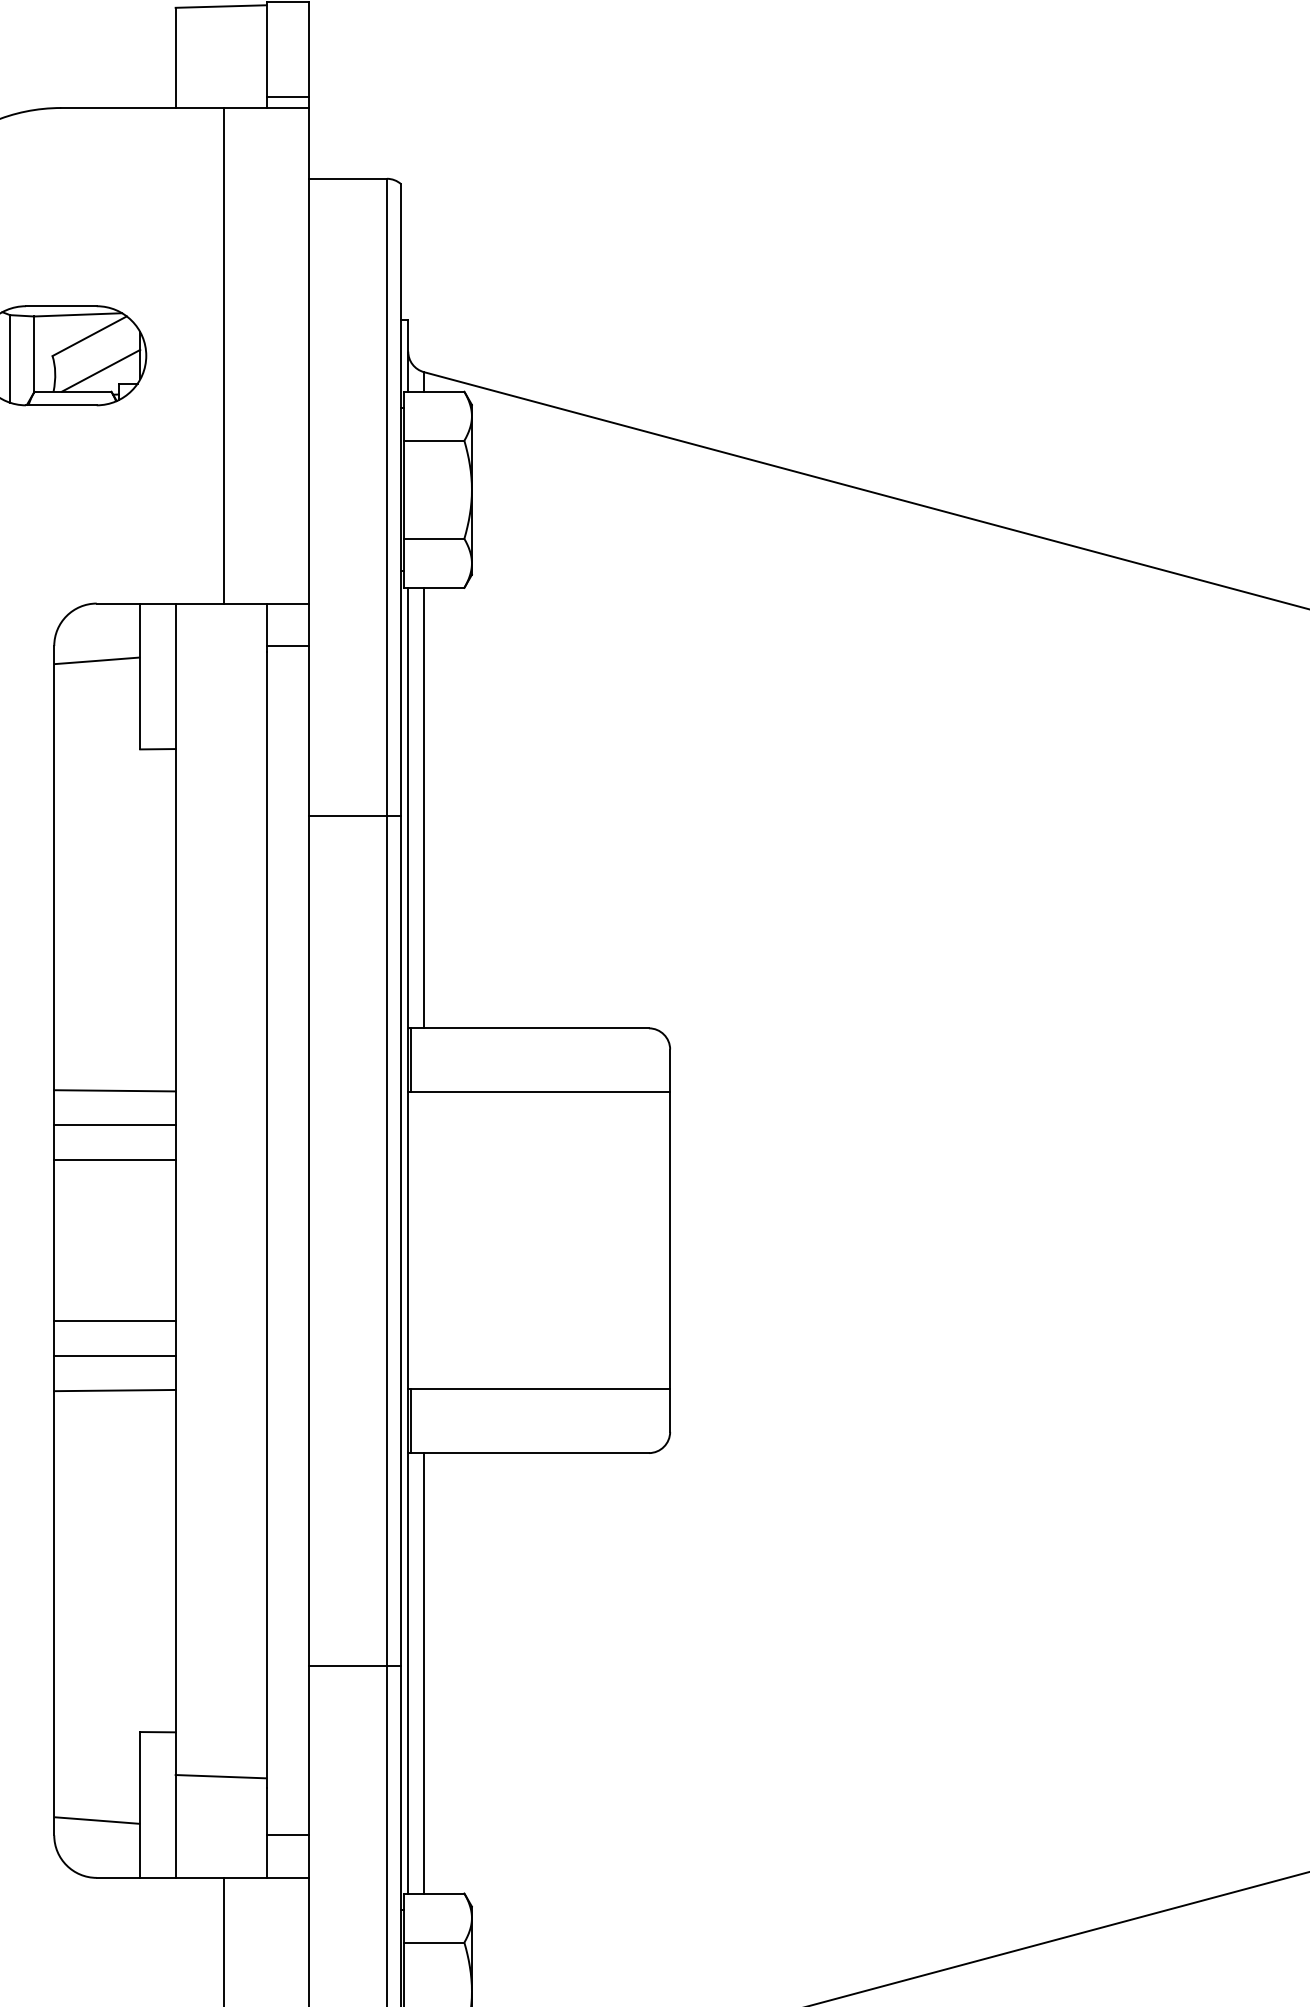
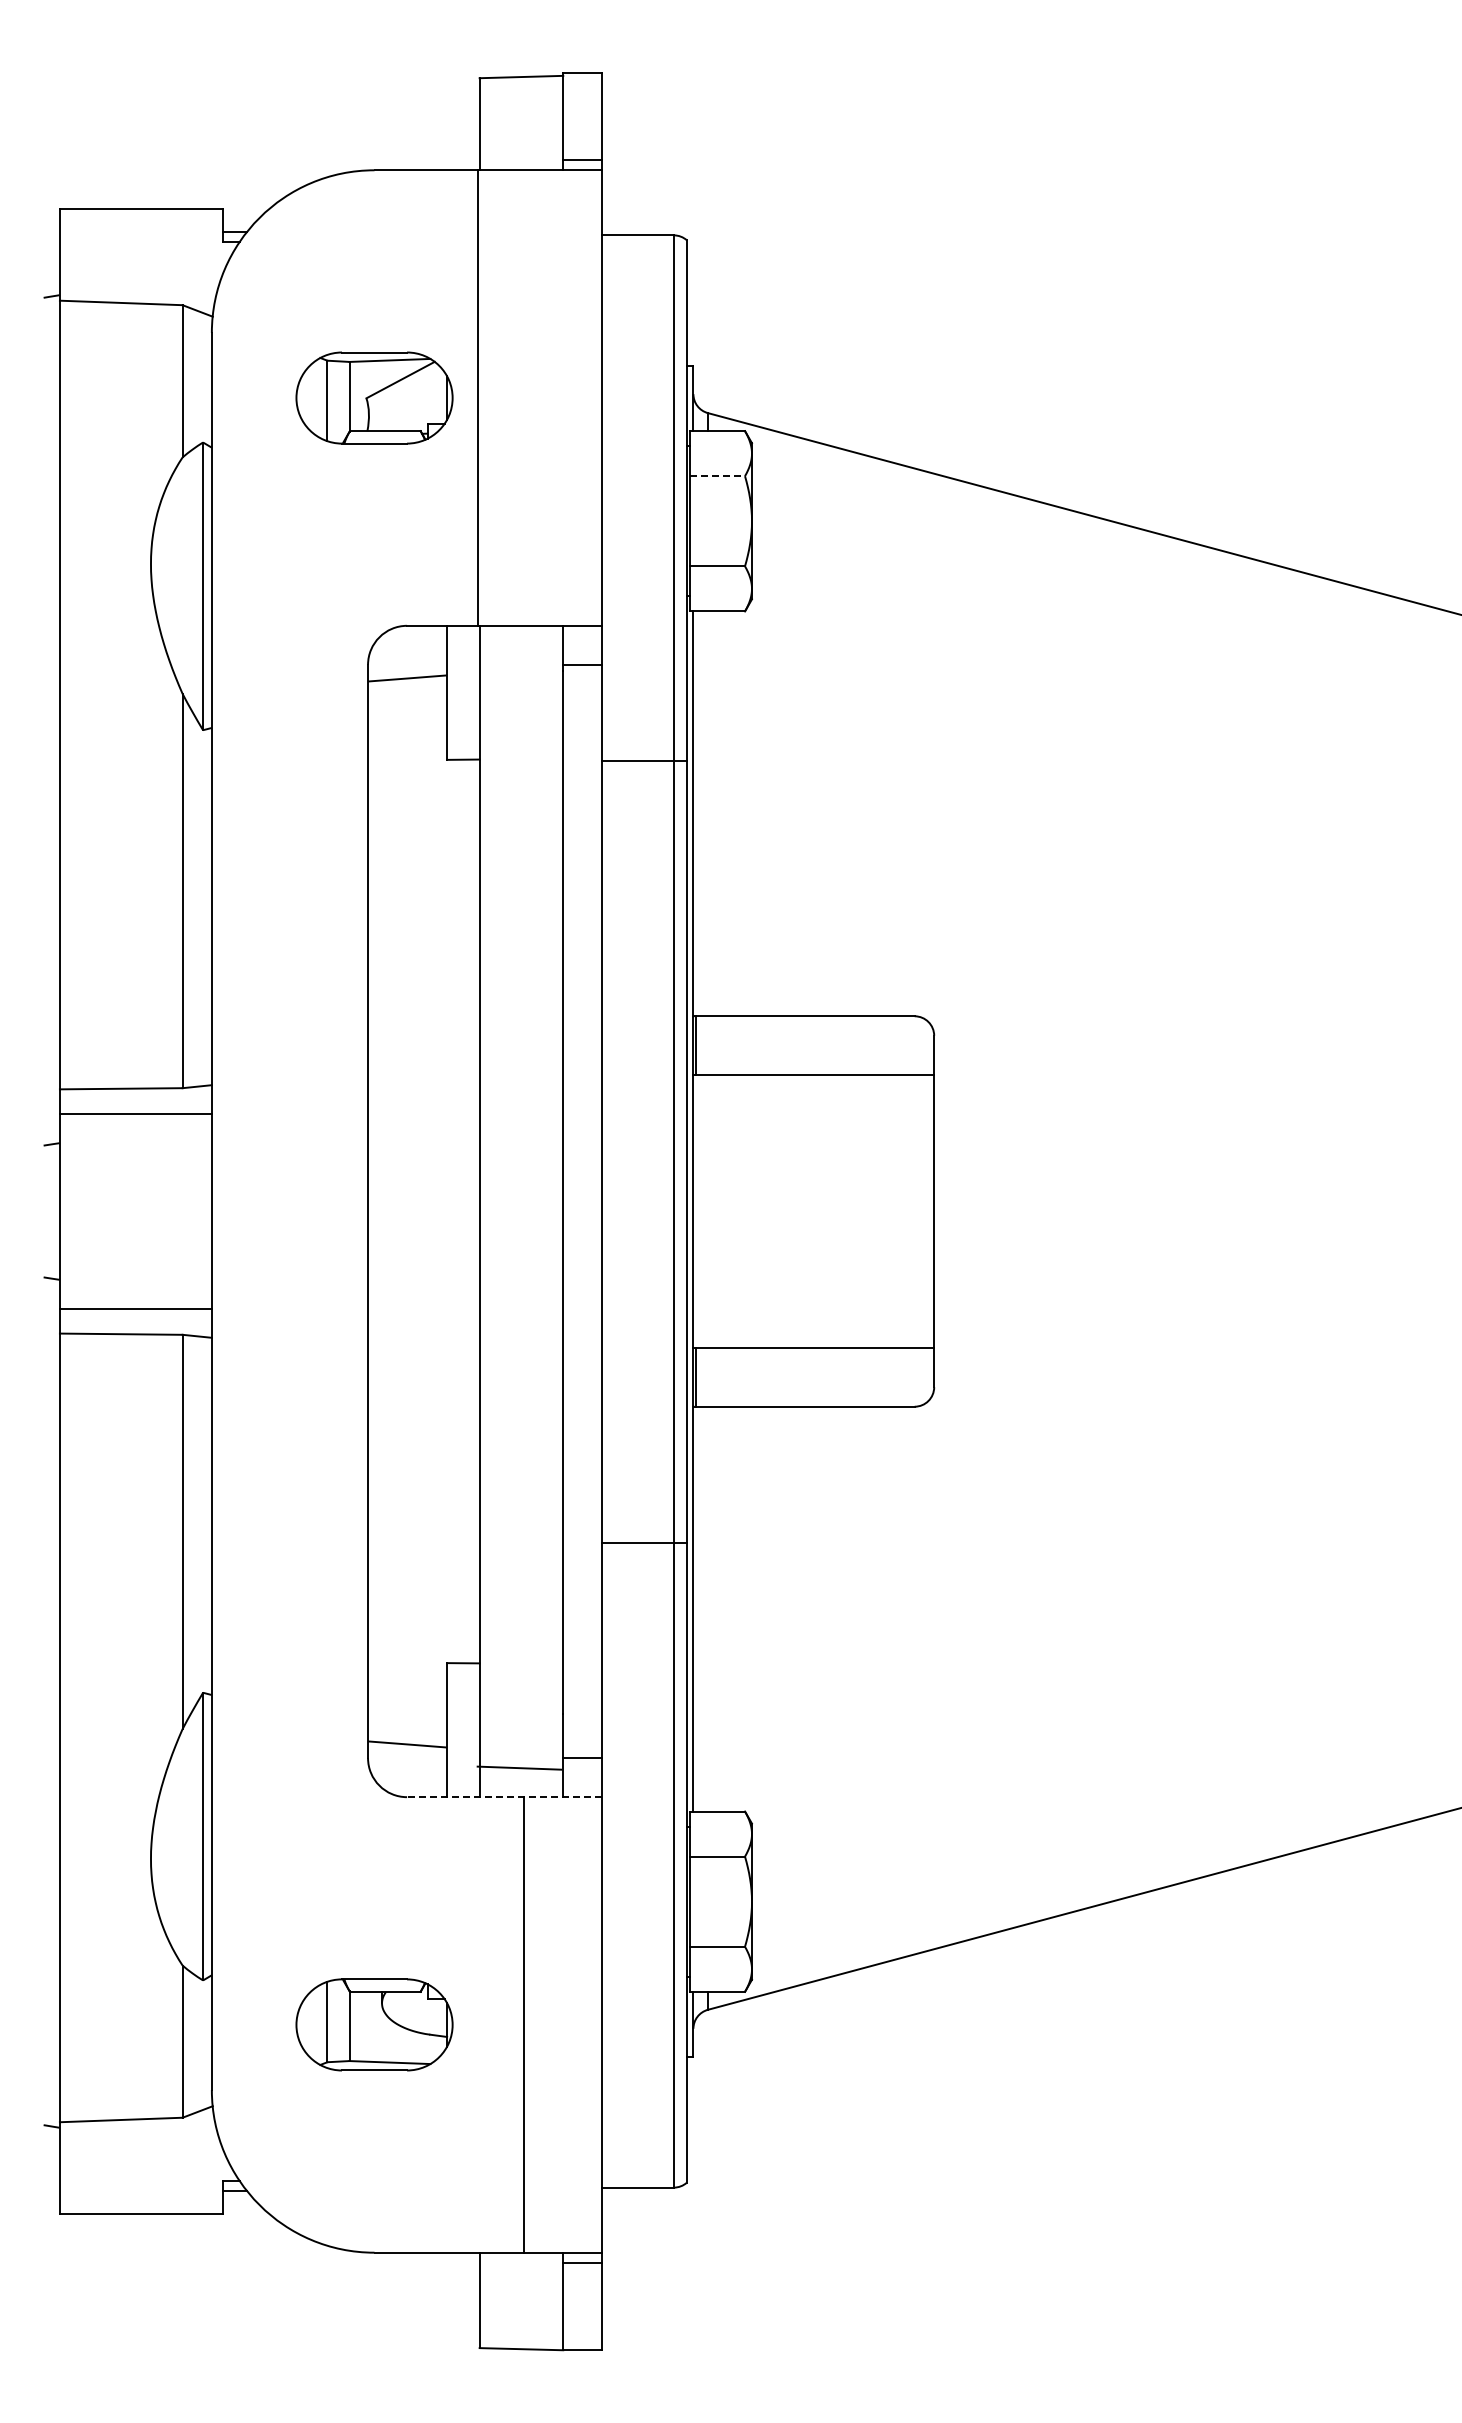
line: (224, 355) -> (478, 397), moved
line: (101, 370) -> (411, 411), removed
line: (434, 441) -> (717, 476), solid -> dashed
line: (423, 807) -> (707, 813), removed
line: (355, 816) -> (644, 761), moved
line: (114, 1090) -> (423, 1073), removed
line: (114, 1125) -> (423, 1105), removed
line: (114, 1160) -> (423, 1137), removed
line: (114, 1321) -> (423, 1285), removed
line: (114, 1356) -> (423, 1317), removed
line: (114, 1389) -> (423, 1348), removed
line: (355, 1665) -> (644, 1542), moved
line: (423, 1672) -> (707, 1608), removed
line: (221, 1775) -> (519, 1767), moved
line: (202, 1878) -> (504, 1797), solid -> dashed

